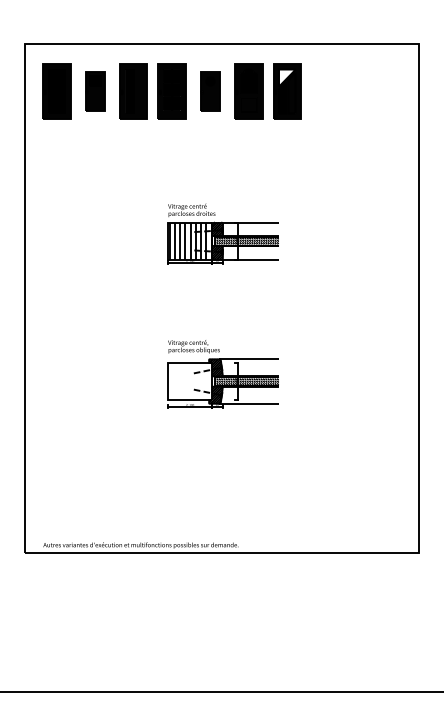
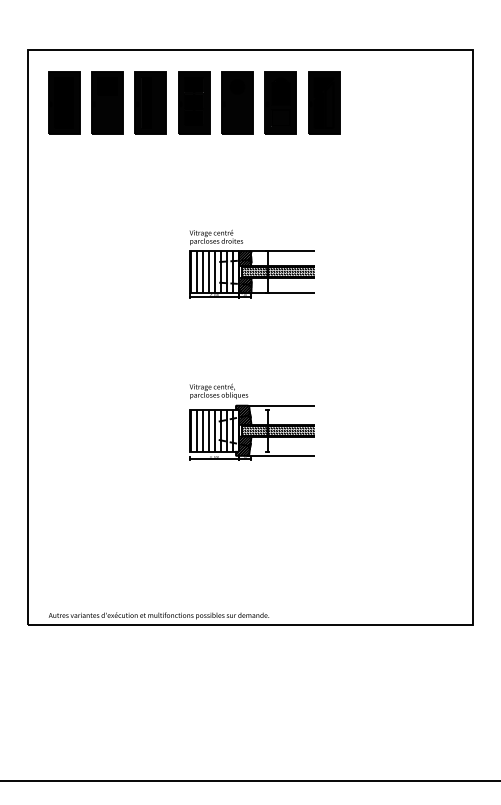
fill: (287, 77) -> (324, 87), added
part: (95, 91) -> (107, 103), size x1.43
part: (210, 91) -> (237, 103), size x1.43
hatch: (190, 381) -> (214, 430), added

